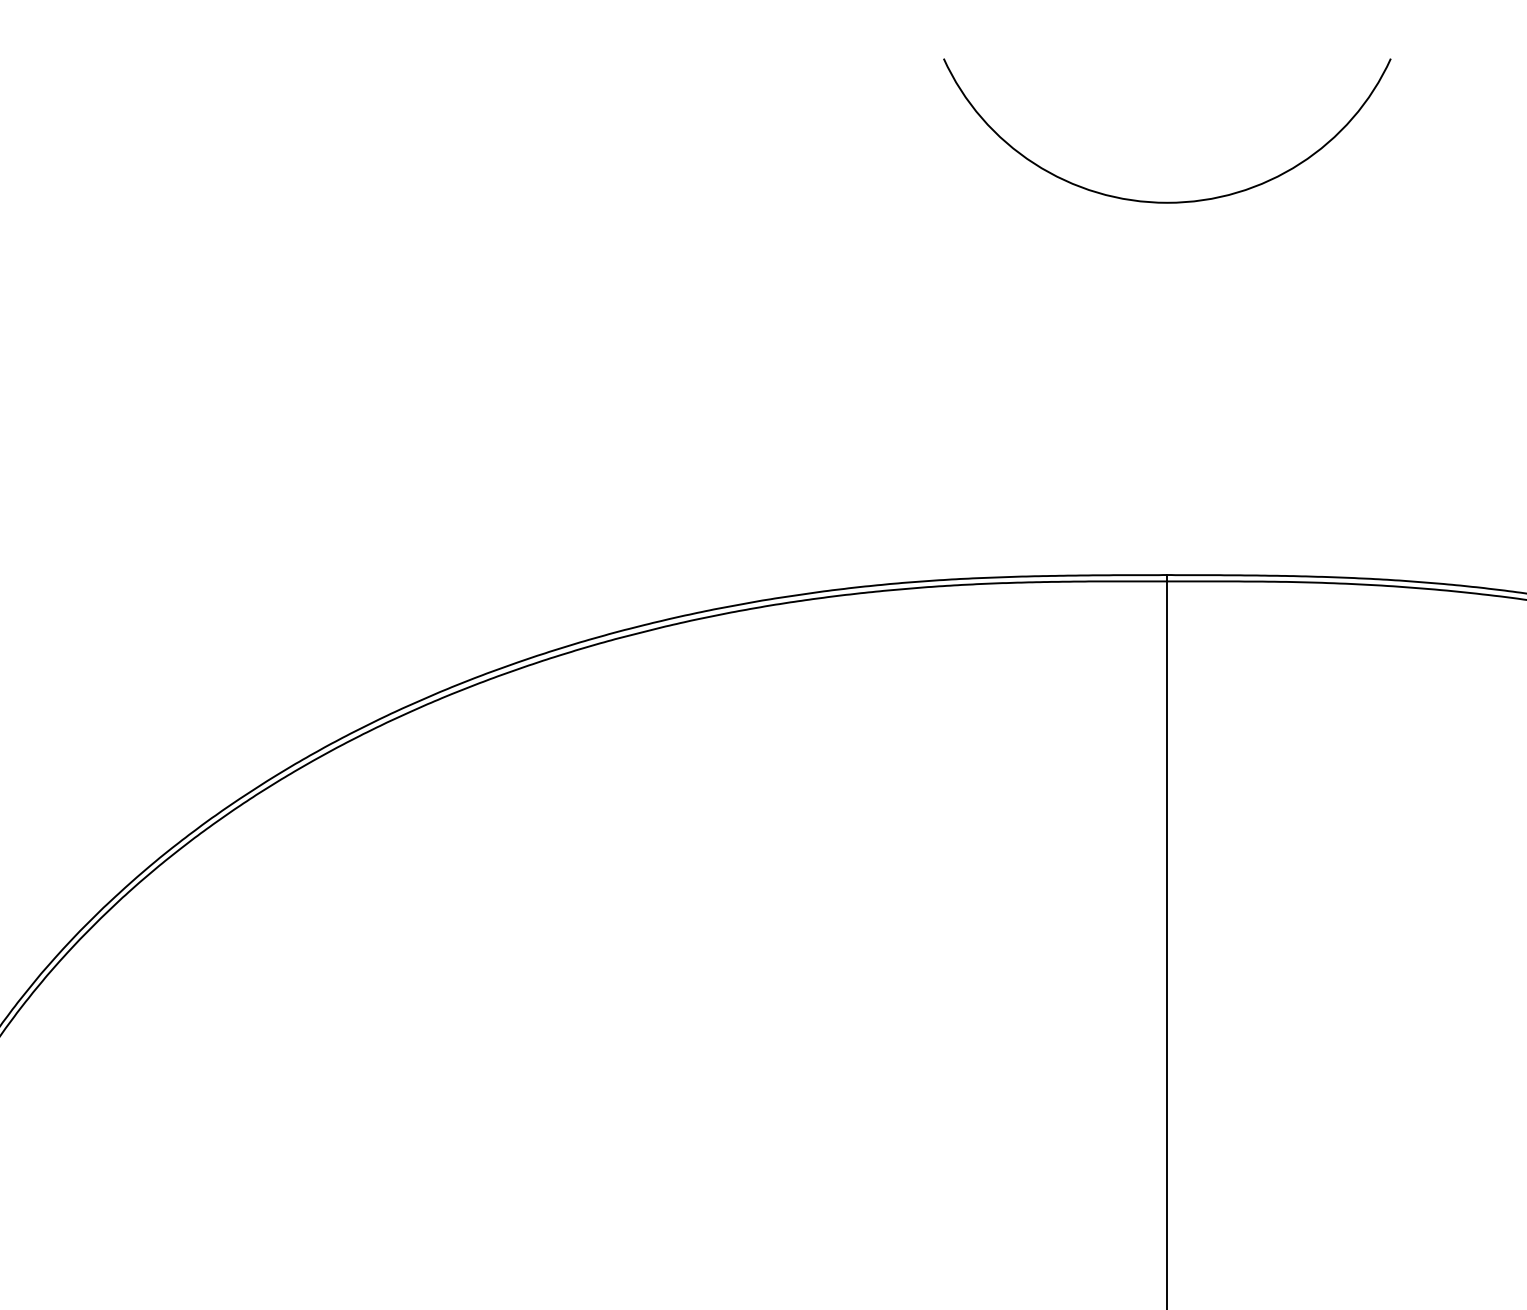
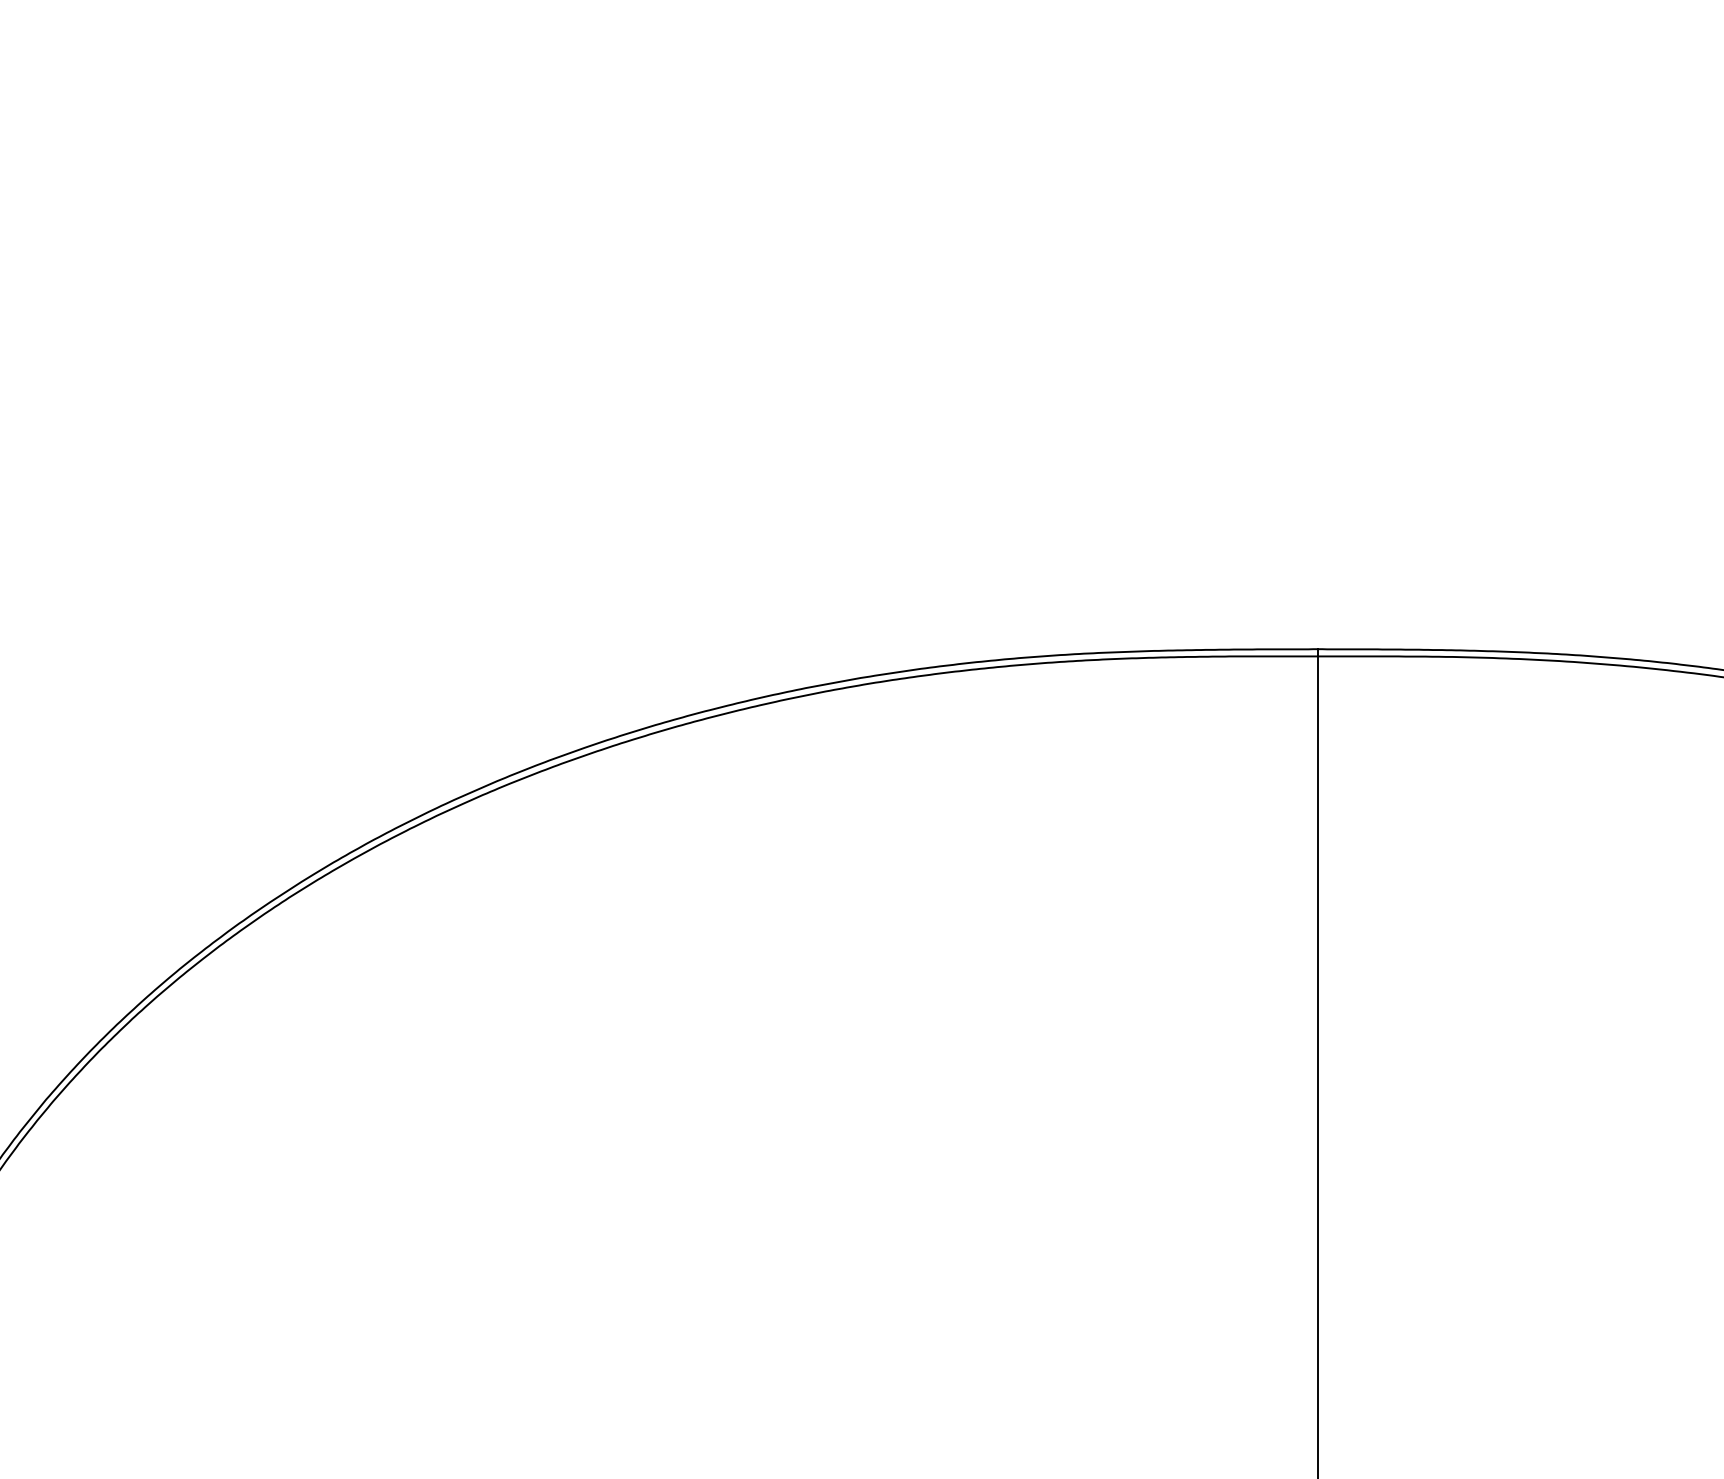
arc: (1167, 201) -> (1318, 227), removed

